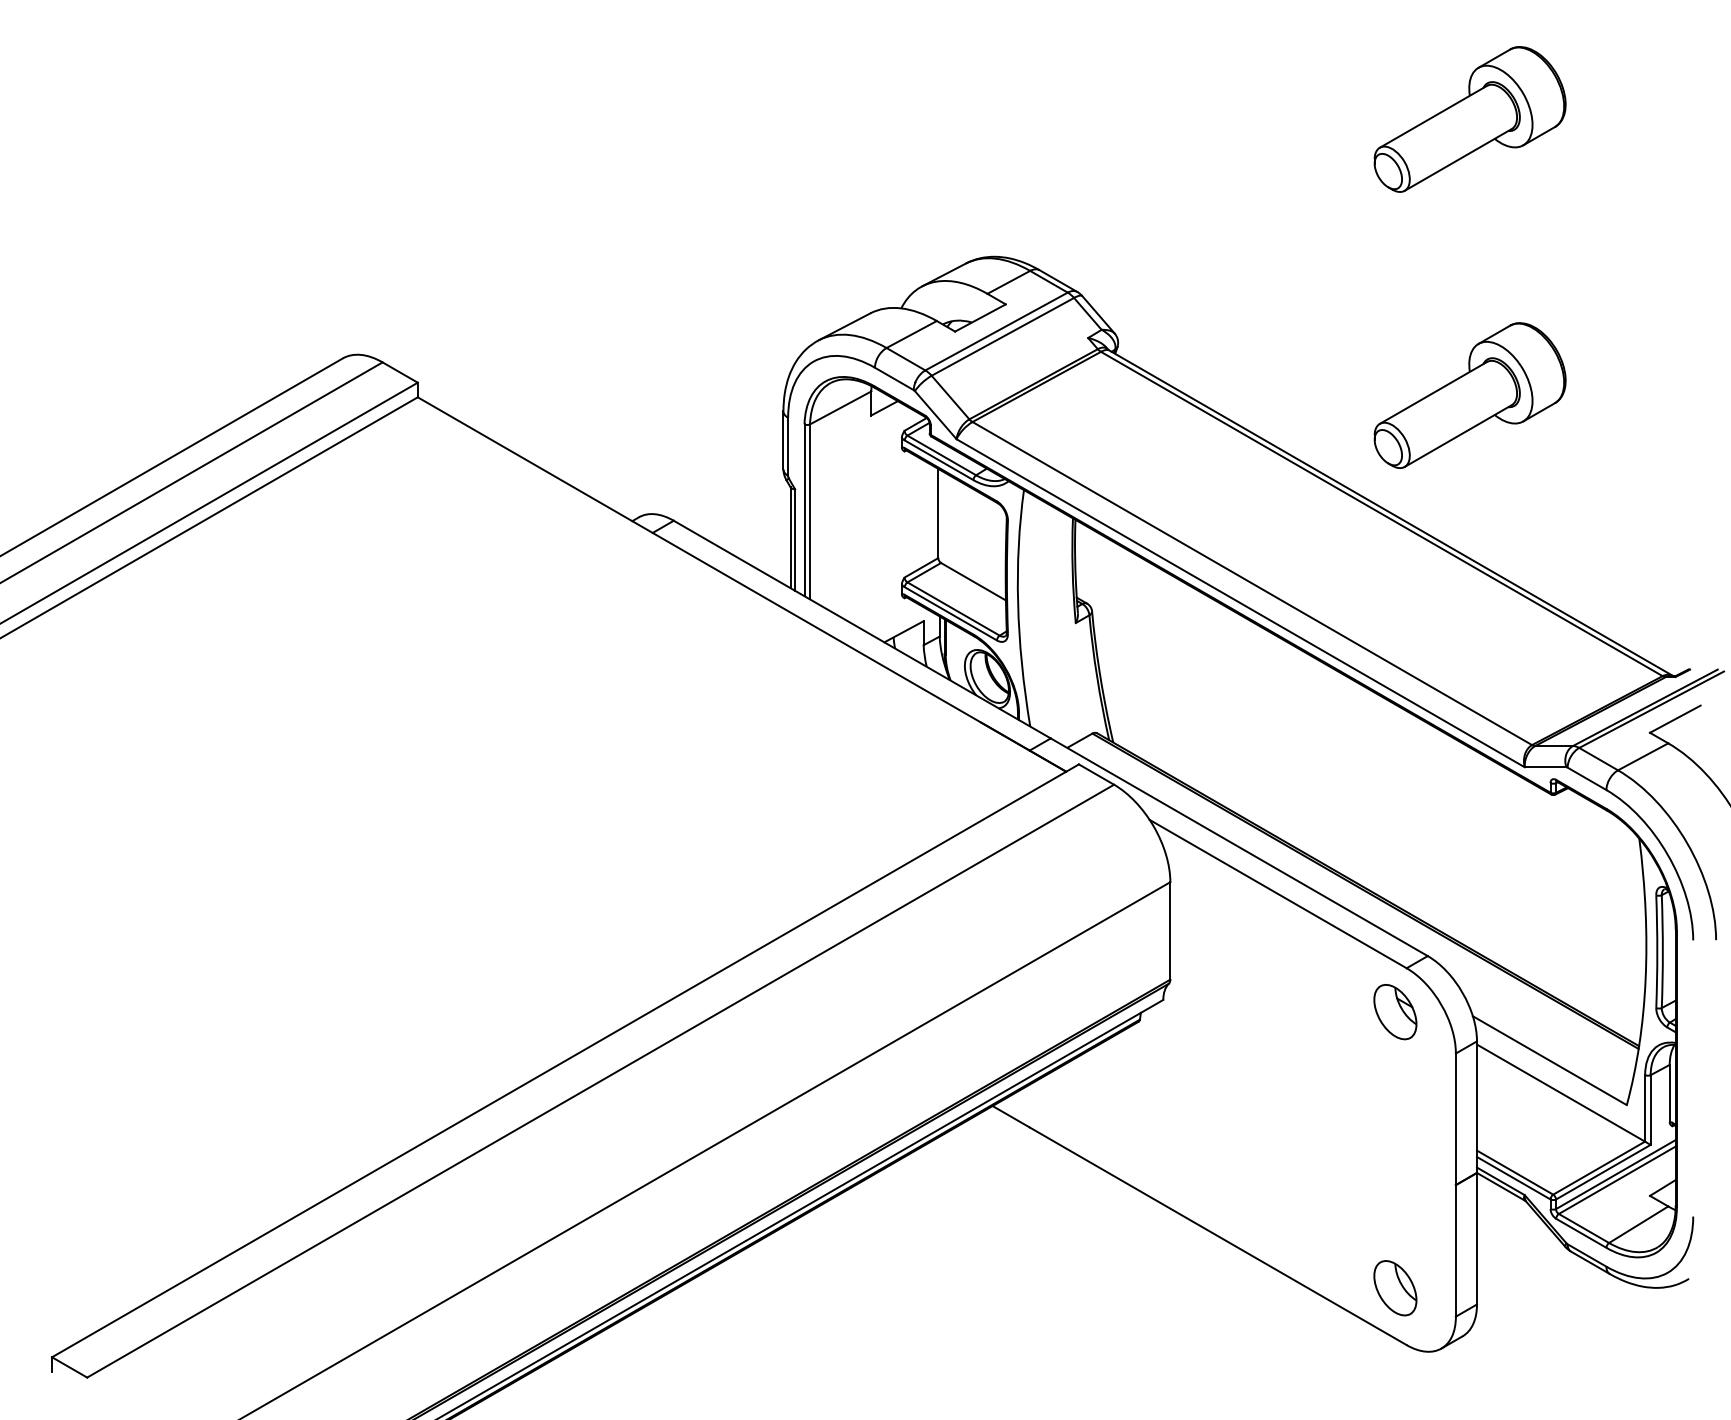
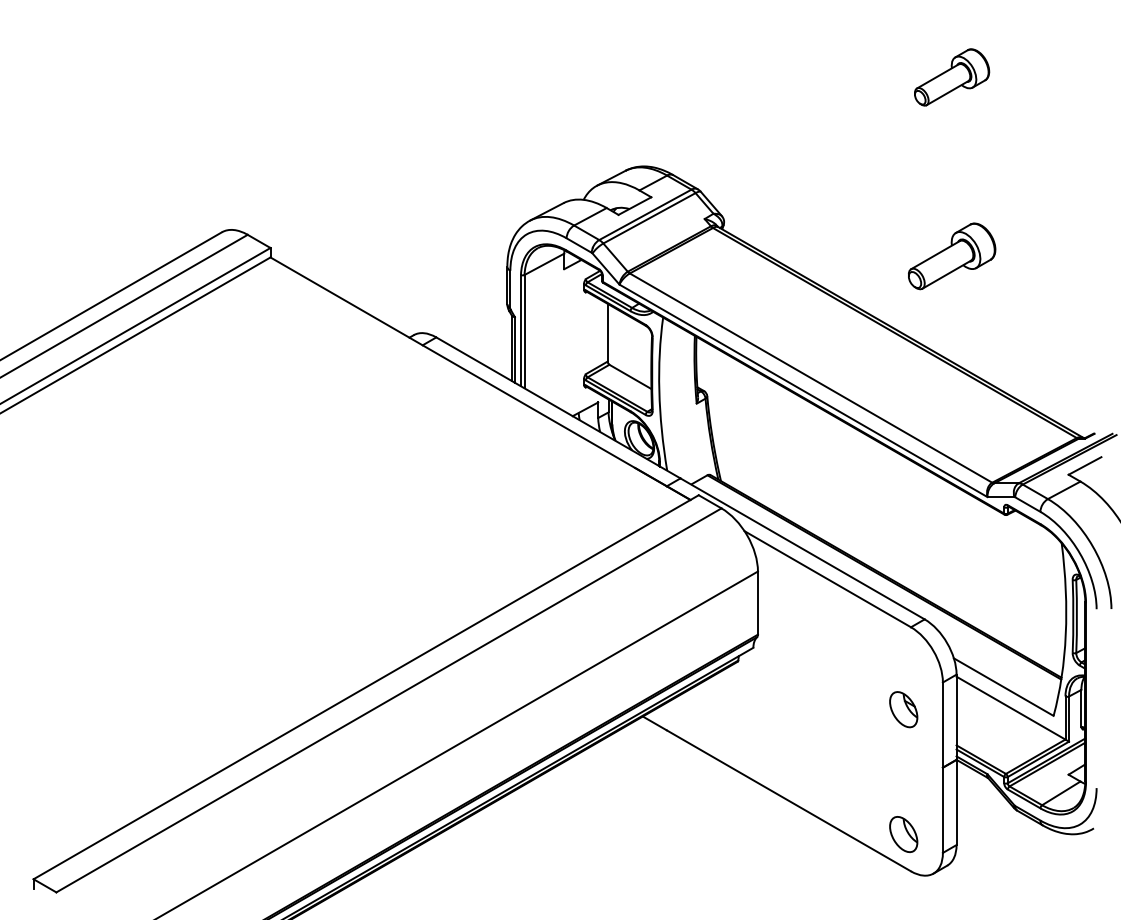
part: (1469, 119) -> (951, 77), size x0.6
part: (1469, 395) -> (951, 256), size x0.7
part: (1395, 1011) -> (903, 709), moved

